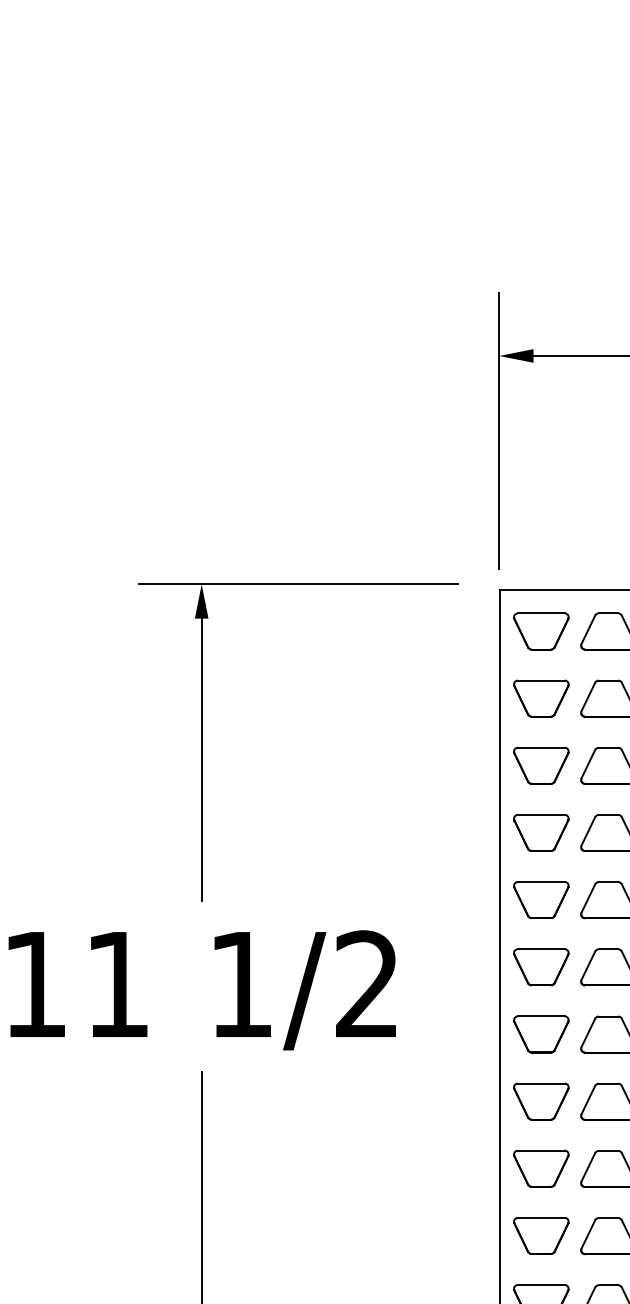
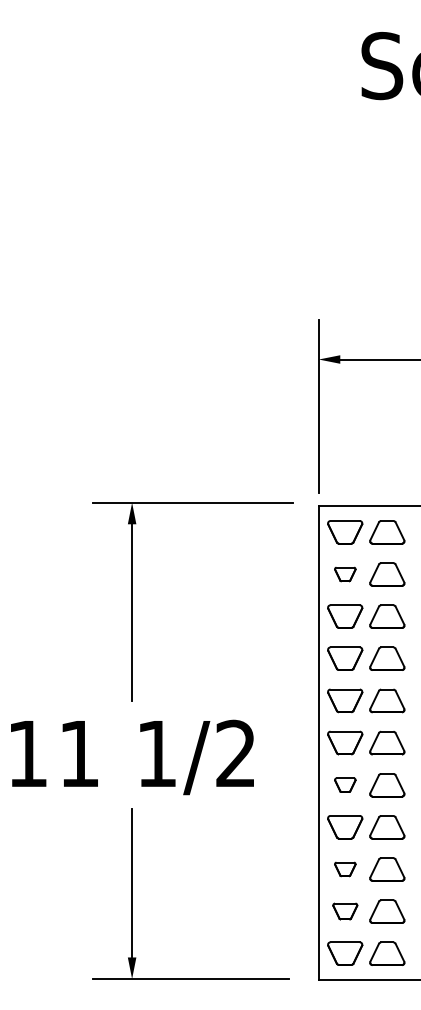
part: (541, 698) -> (345, 574), size x0.6
part: (541, 1035) -> (345, 785), size x0.6
part: (541, 1168) -> (345, 869), size x0.6
part: (541, 1235) -> (345, 911), size x0.7

